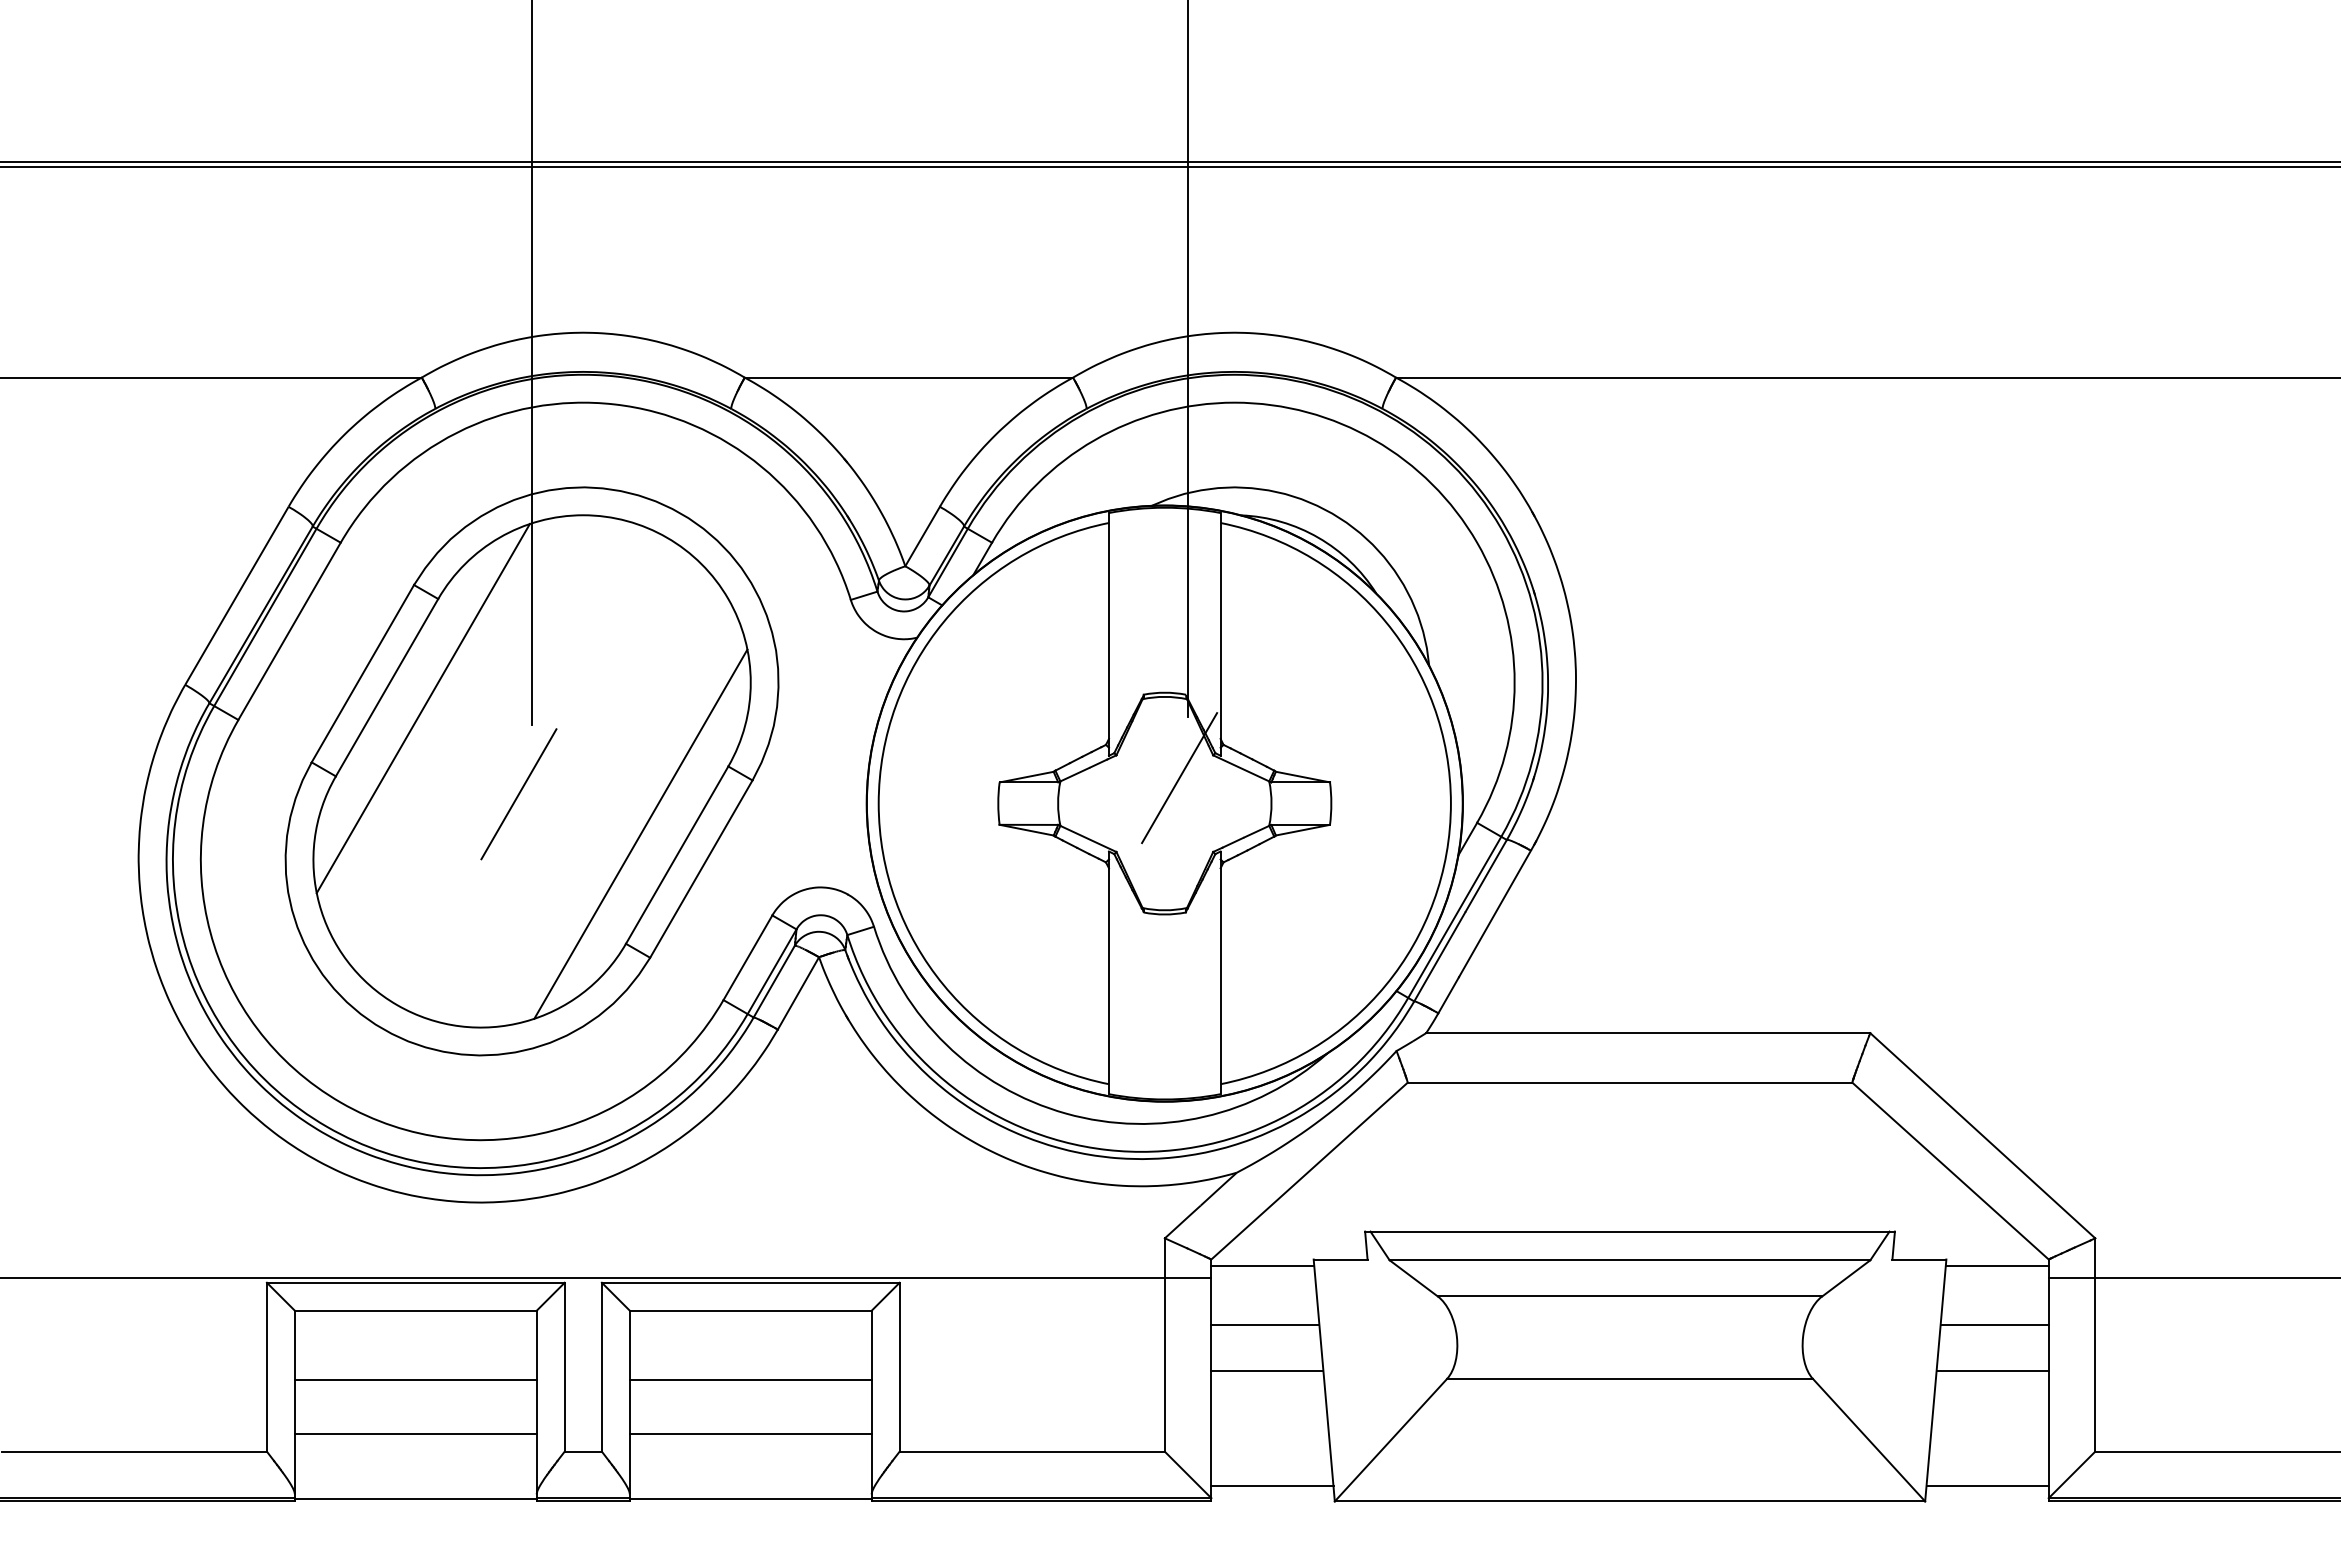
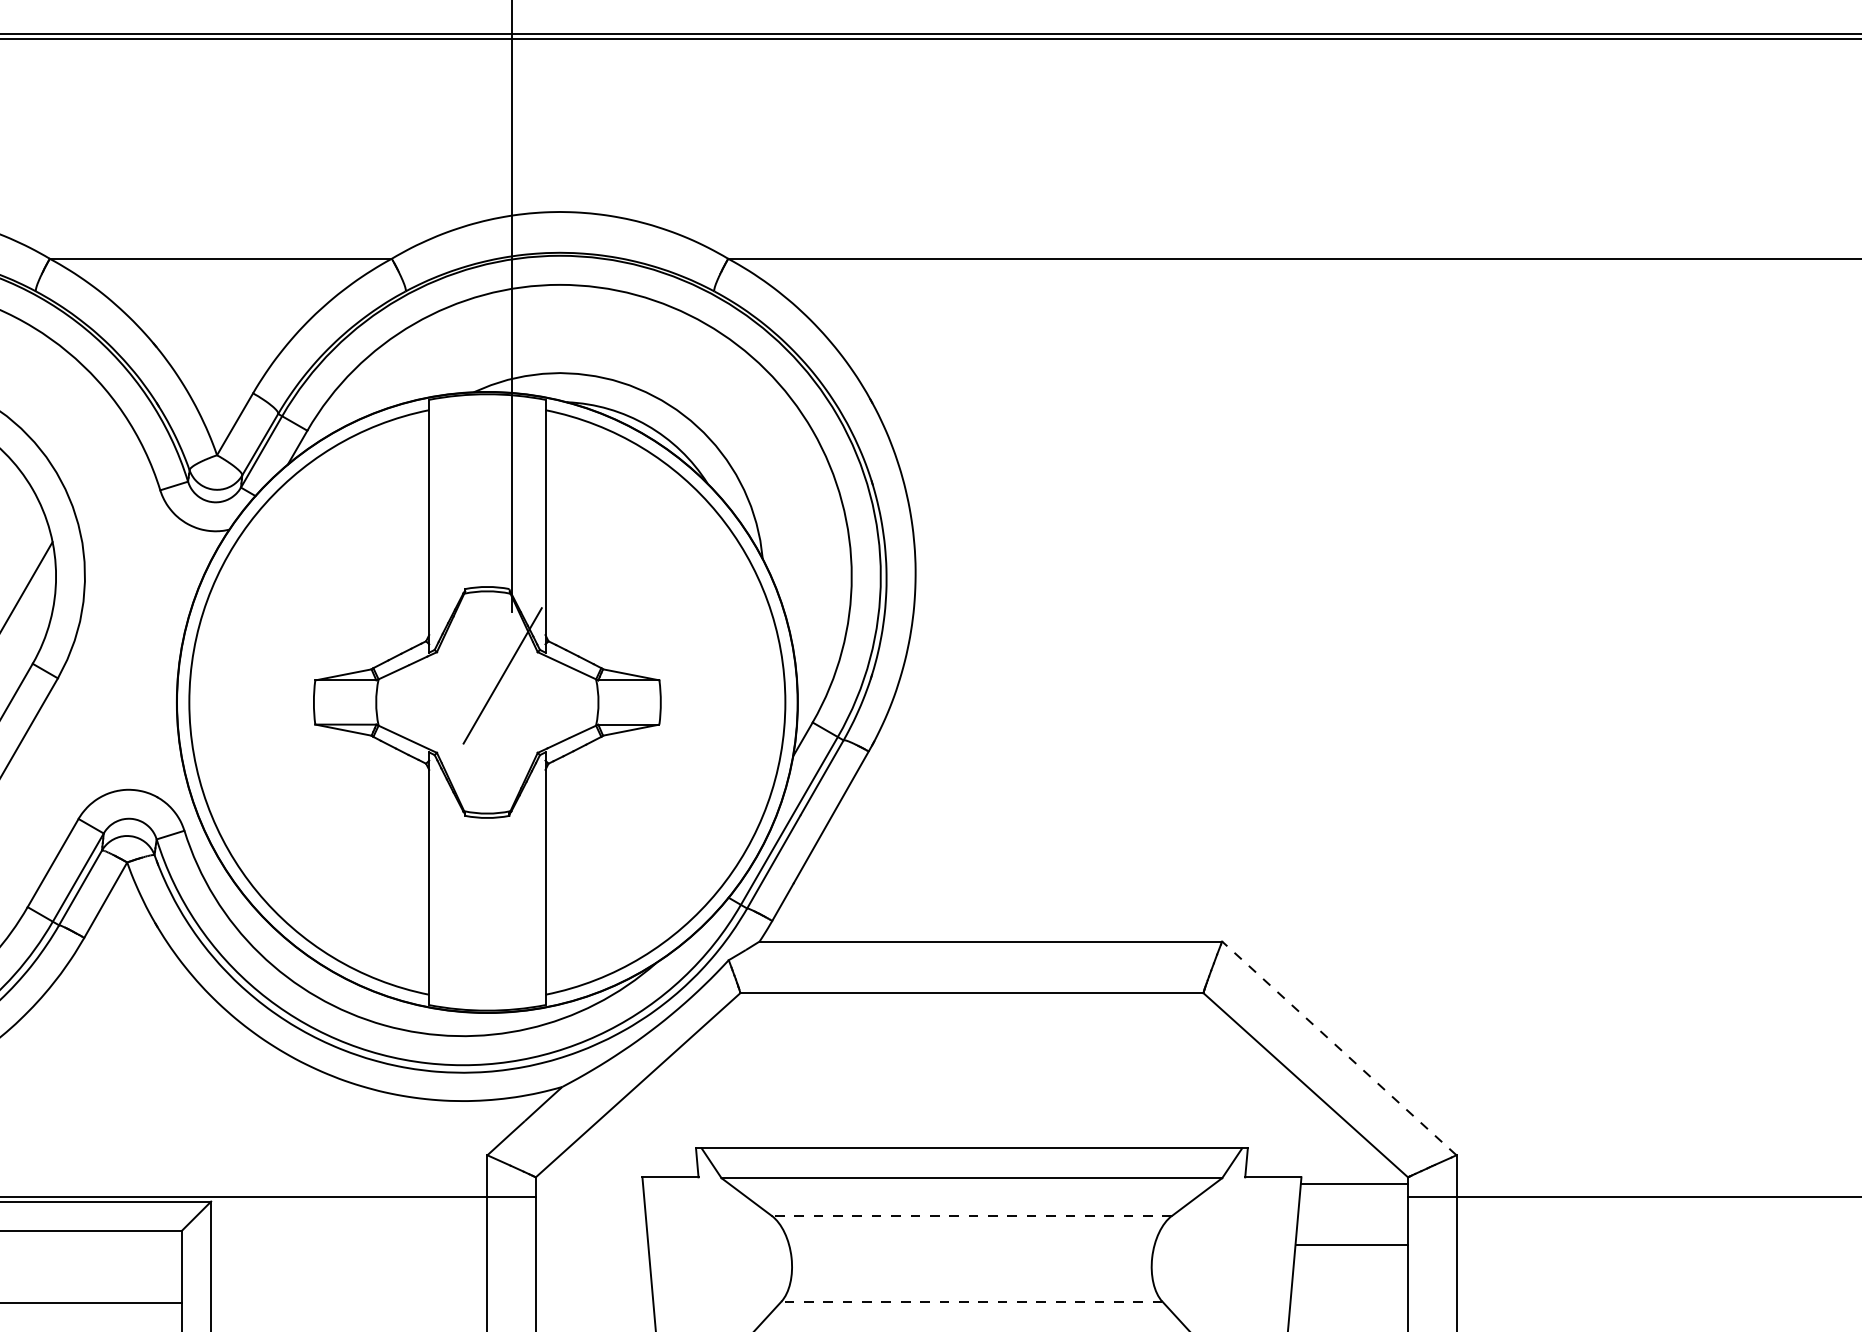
line: (1982, 1135) -> (1339, 1048), solid -> dashed
line: (1262, 1266) -> (589, 1184), removed
line: (1629, 1296) -> (971, 1215), solid -> dashed
line: (1265, 1324) -> (592, 1245), removed
line: (1267, 1371) -> (594, 1293), removed
line: (1992, 1371) -> (1349, 1293), removed
line: (1630, 1378) -> (972, 1301), solid -> dashed

